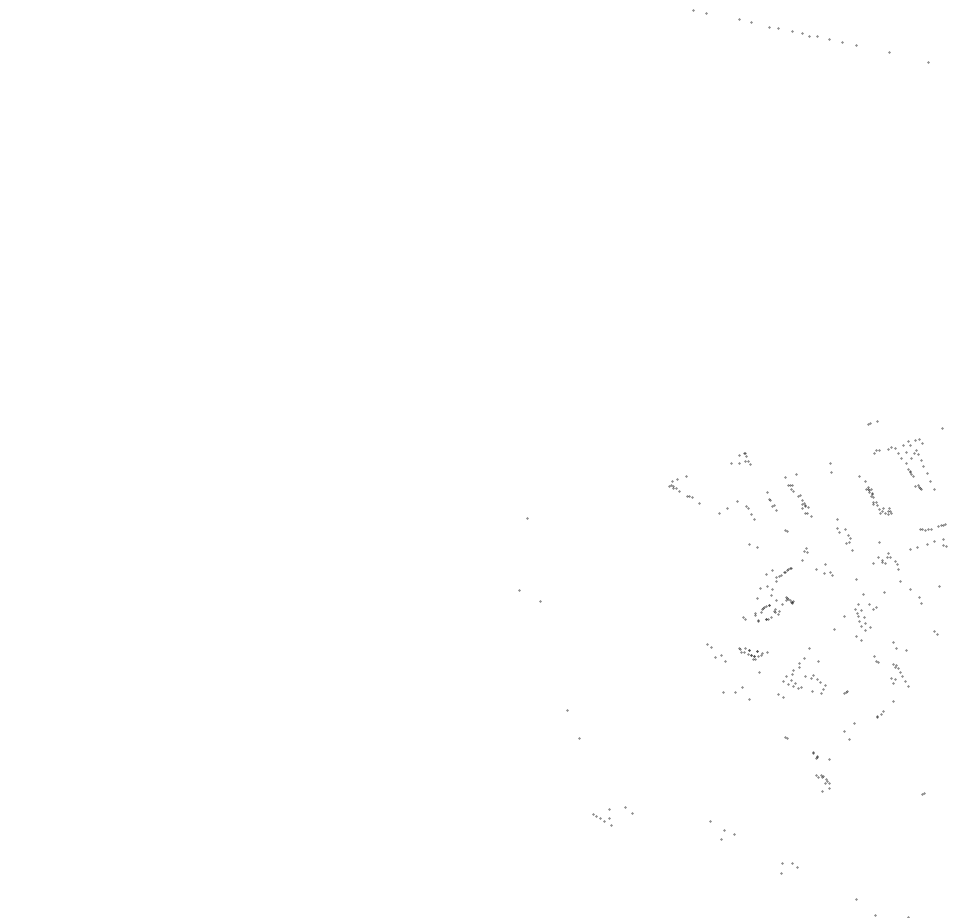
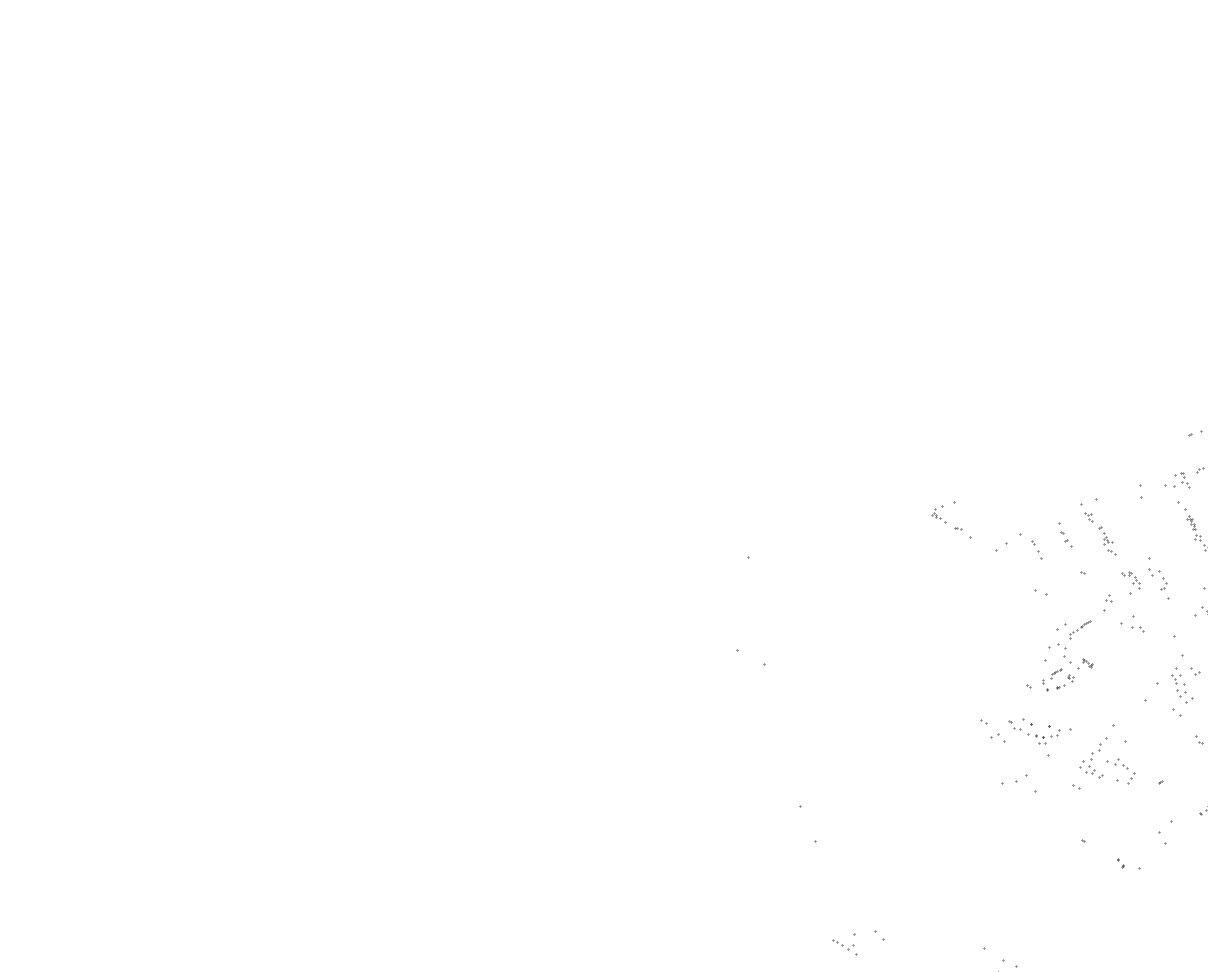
part: (740, 458) -> (1176, 479), moved
part: (752, 653) -> (1039, 732), size x1.67
part: (822, 783) -> (1130, 583), moved

